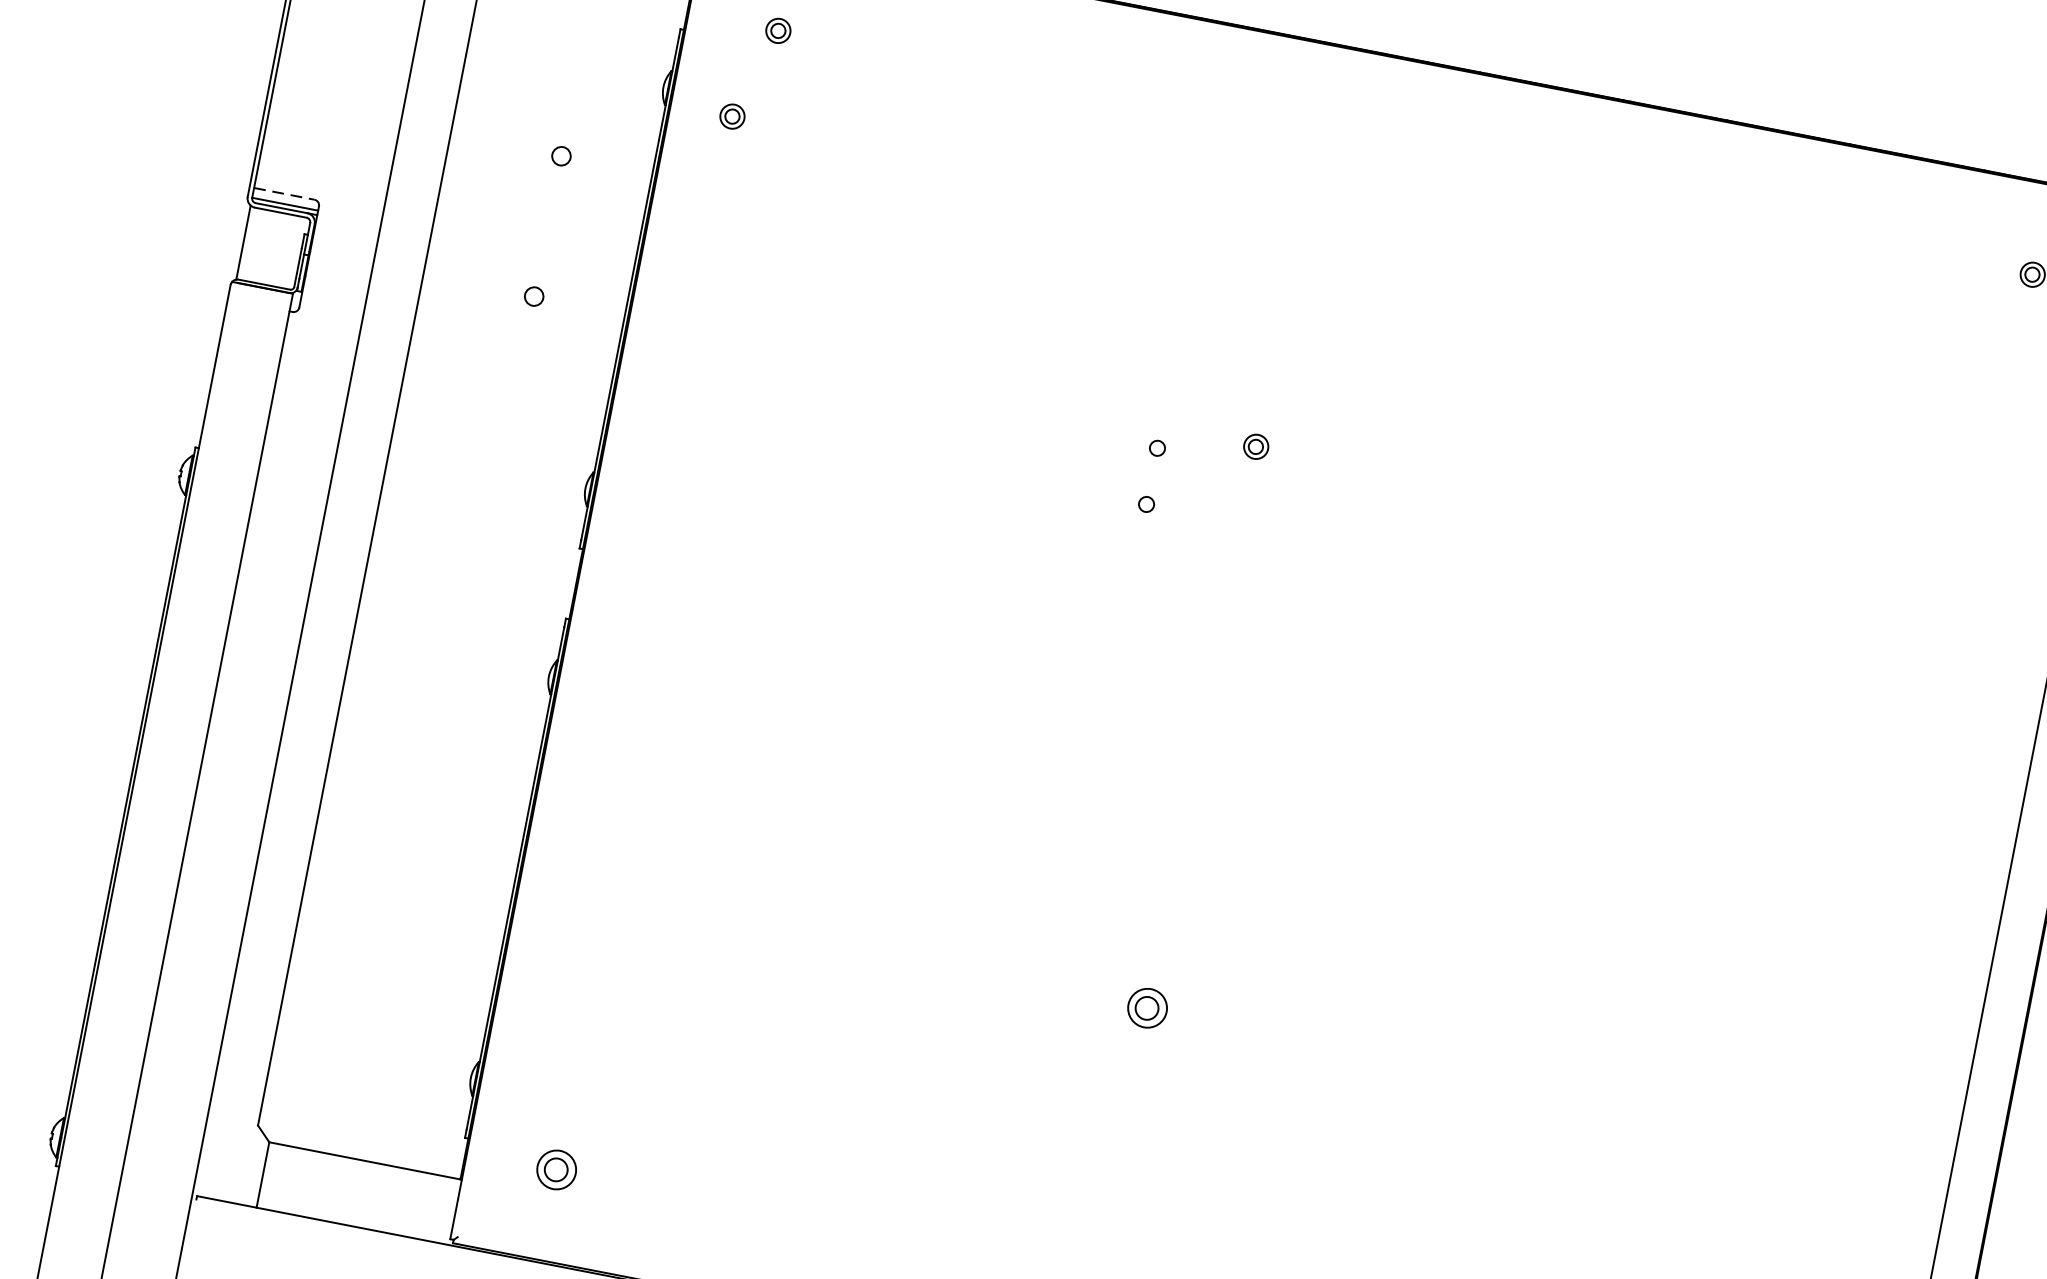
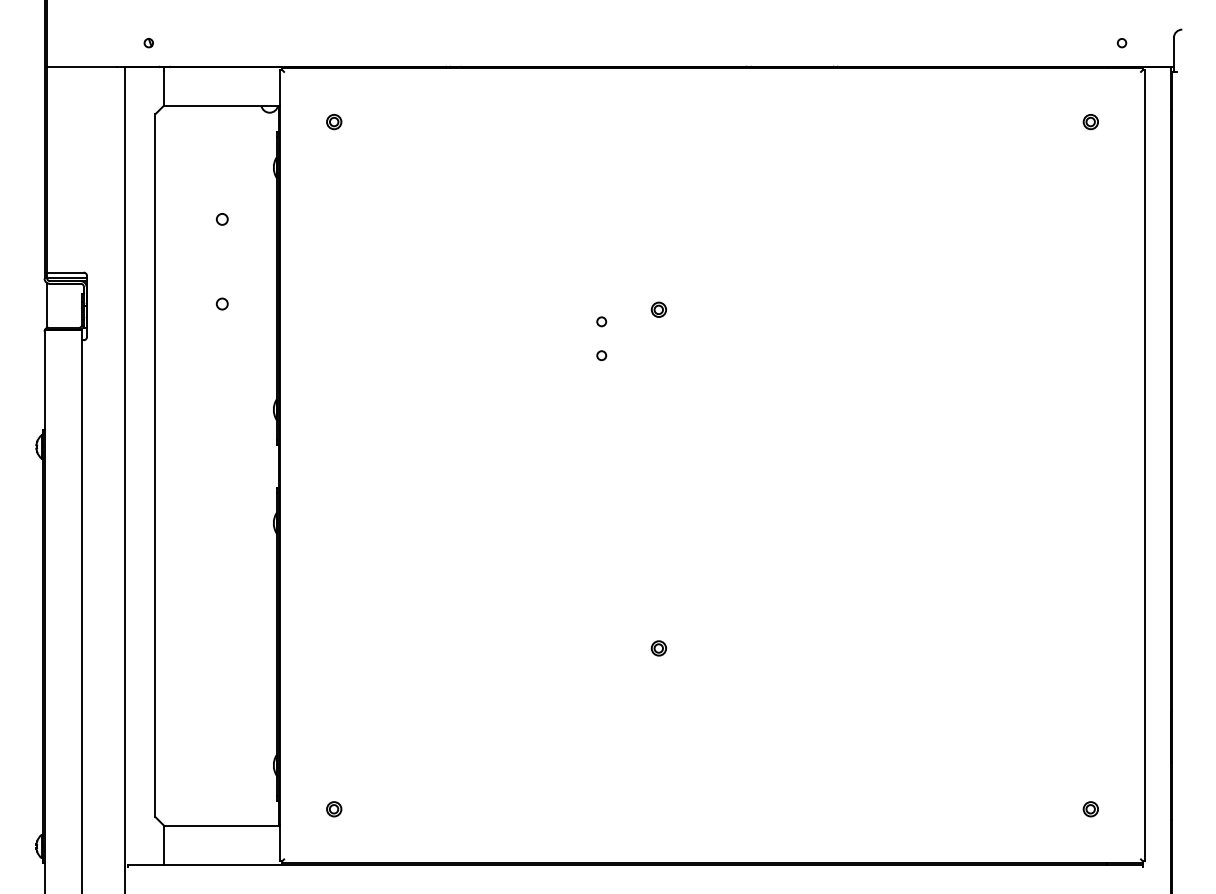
part: (732, 117) -> (317, 177), removed
line: (284, 193) -> (65, 272), dashed -> solid
part: (1146, 1008) -> (658, 648), size x0.62
part: (557, 1170) -> (334, 809), size x0.62

